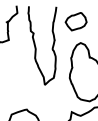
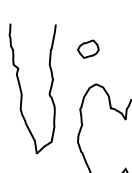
part: (75, 21) -> (87, 48), size x0.6

